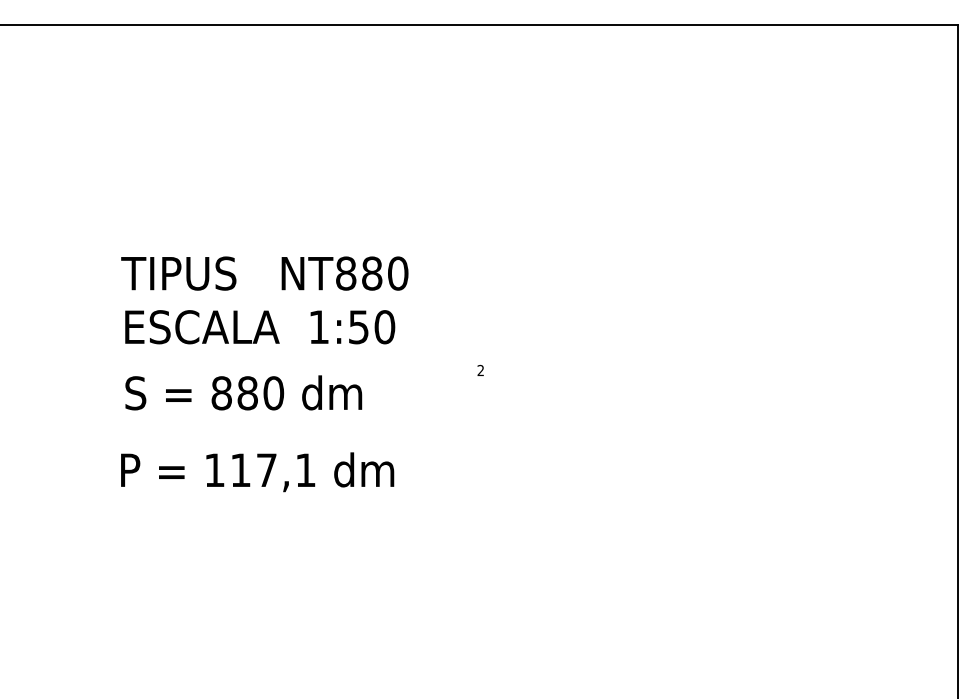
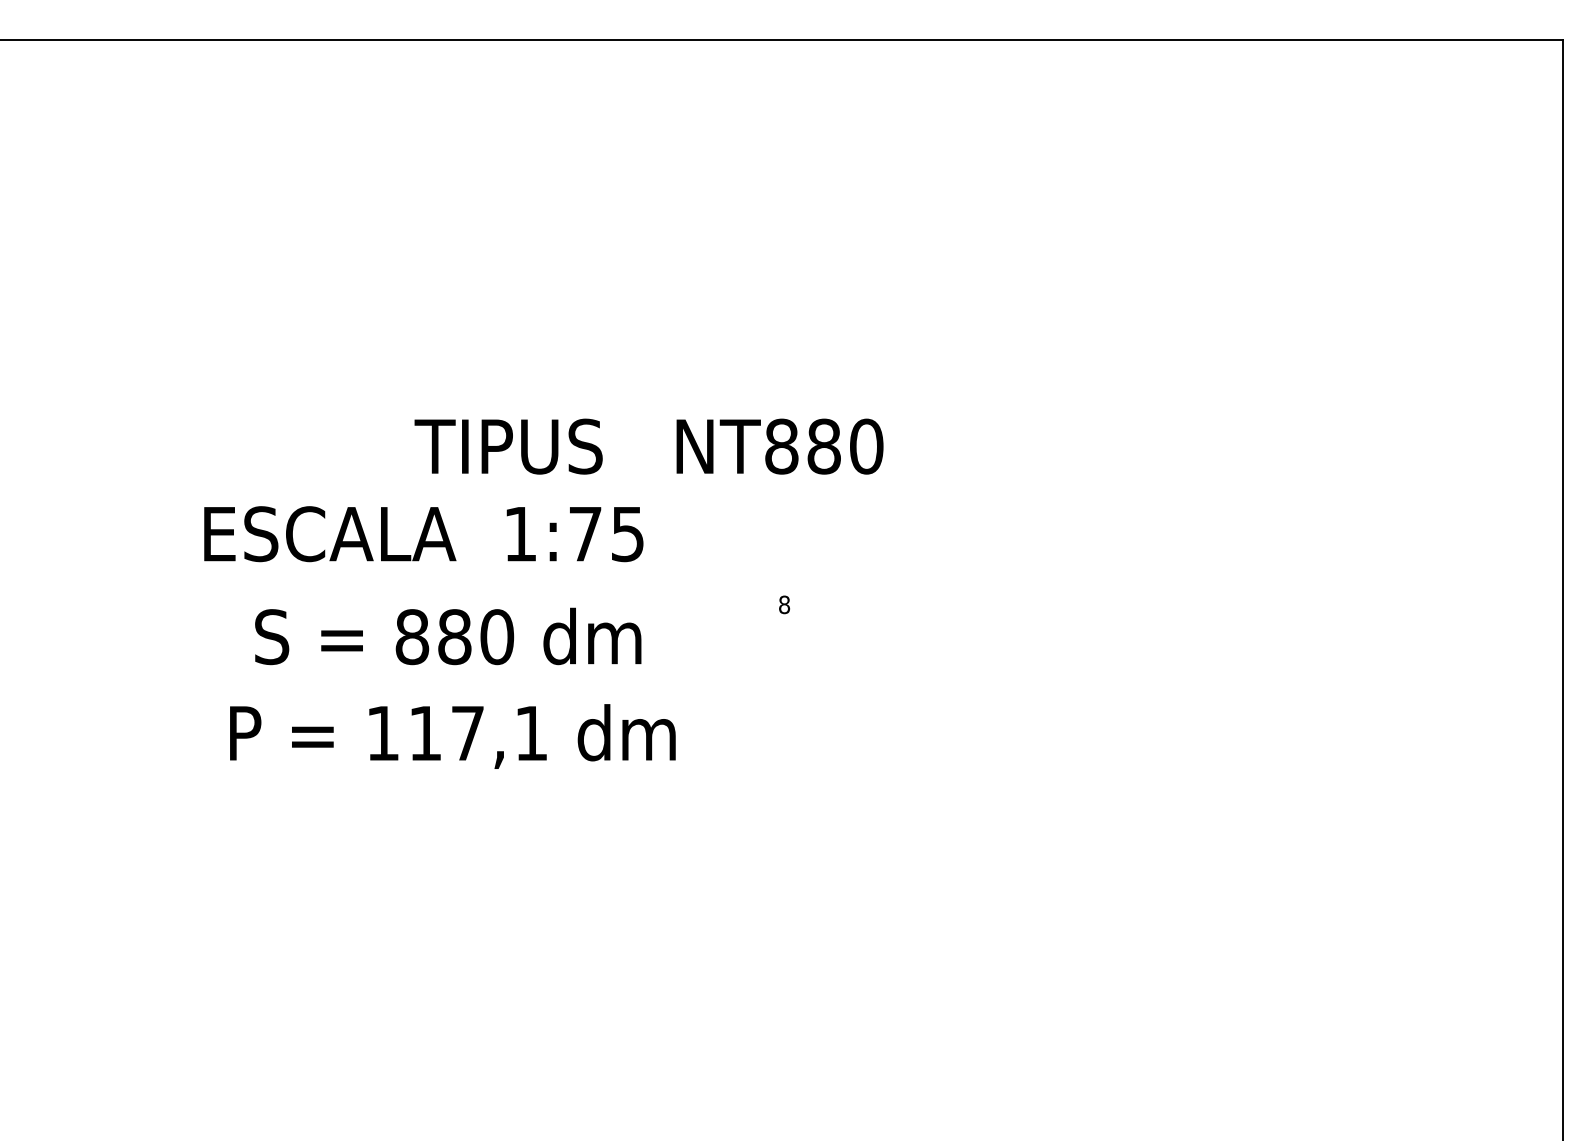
text: (264, 273) -> (648, 446), moved
text: (372, 327) -> (607, 534), 1:50 -> 1:75
text: (480, 370) -> (783, 604), 2 -> 8
text: (243, 392) -> (447, 635), moved
text: (257, 472) -> (452, 736), moved

